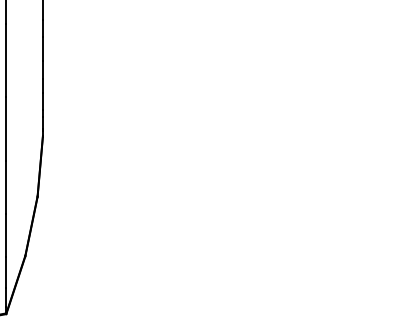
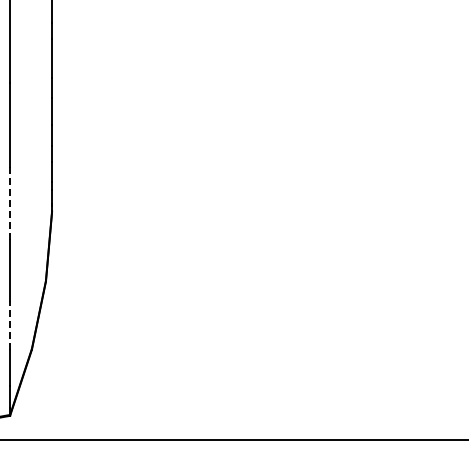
line: (6, 128) -> (10, 203), solid -> dashed
line: (6, 235) -> (10, 325), solid -> dashed

